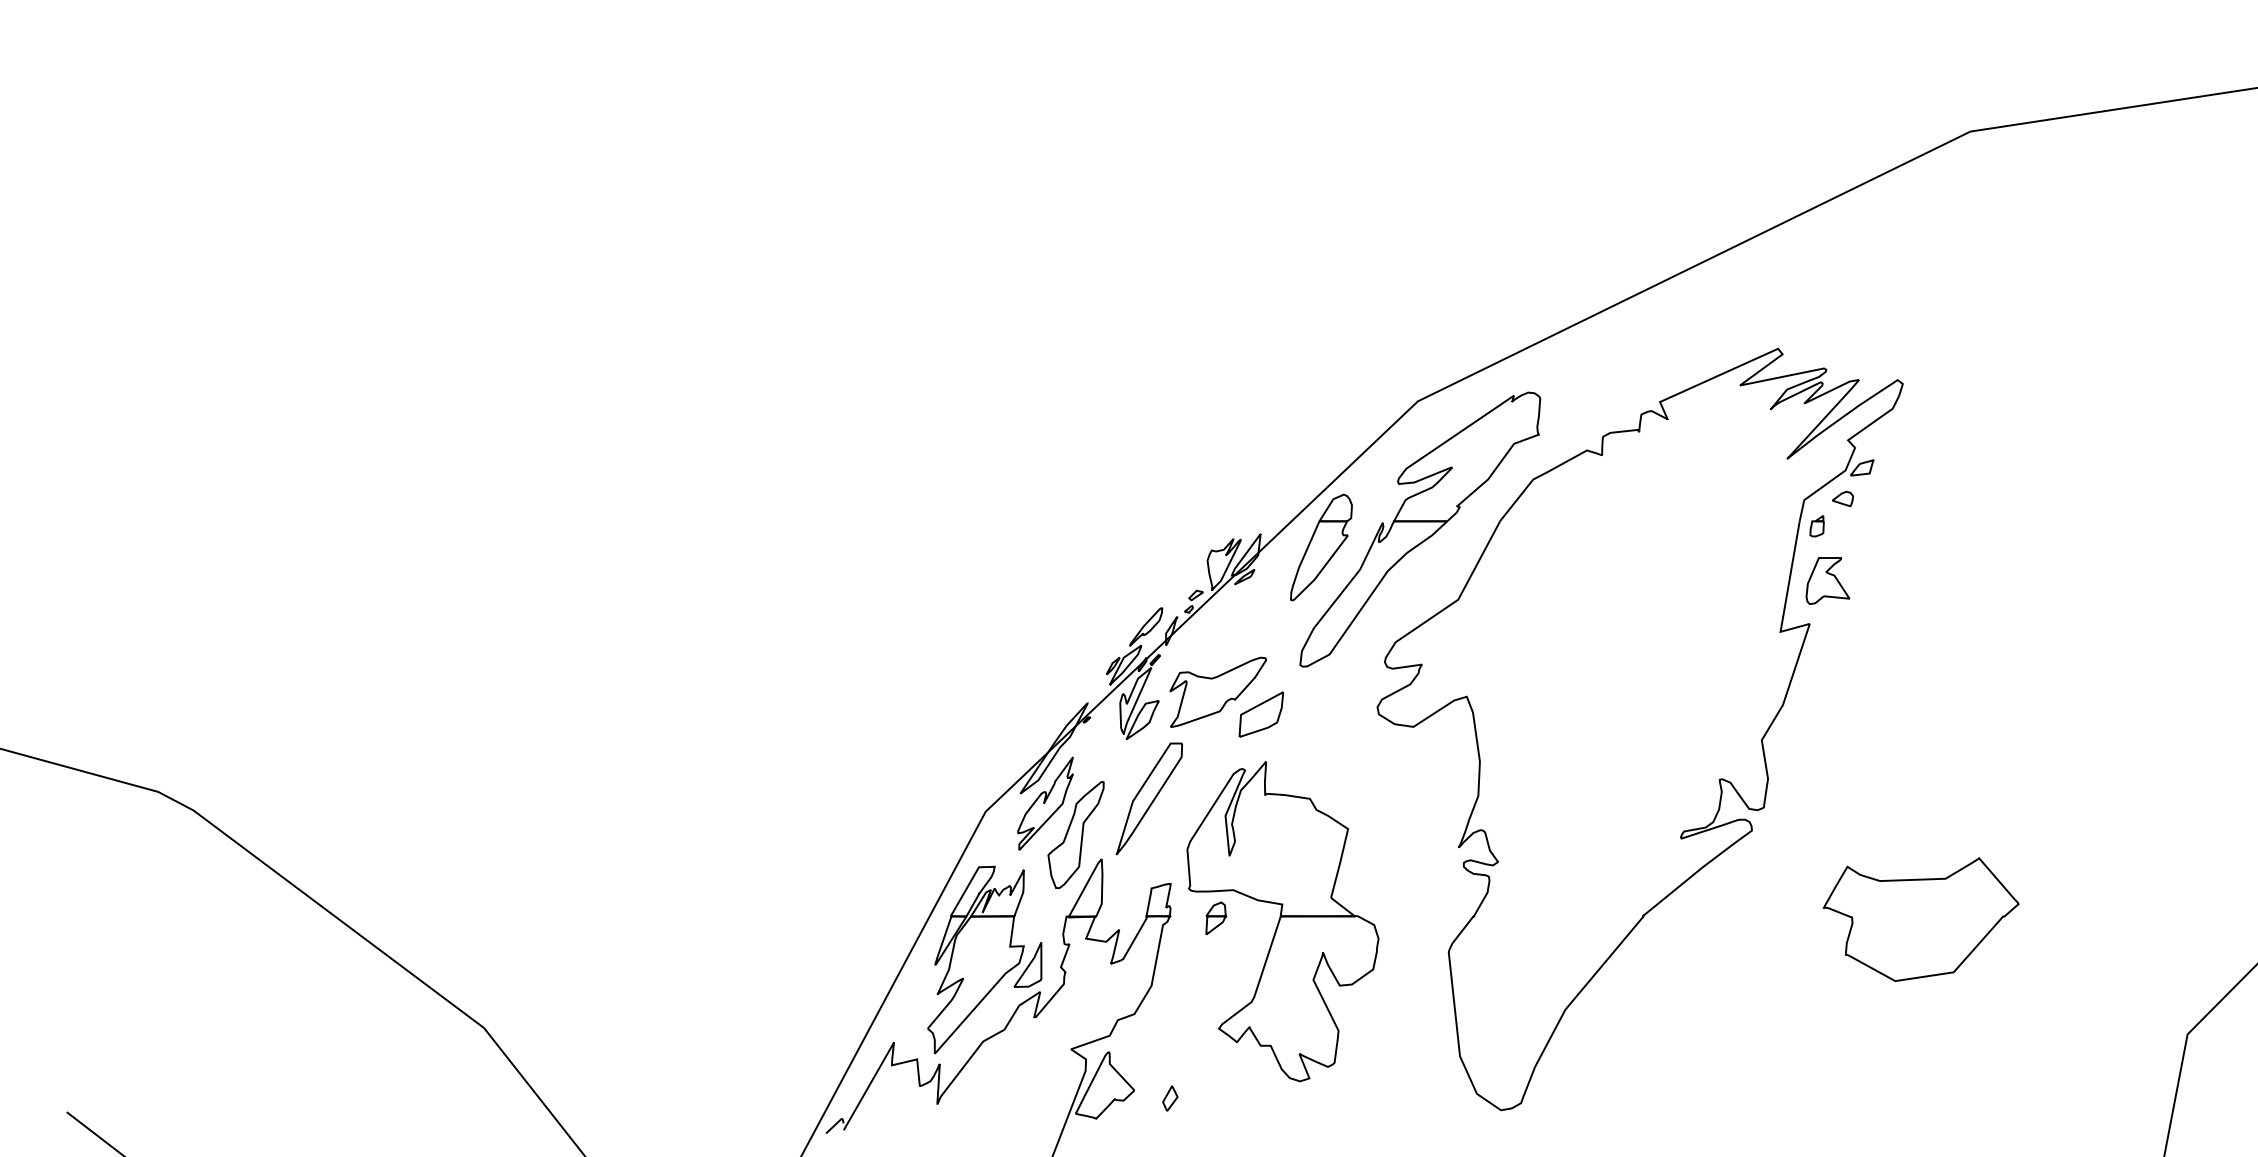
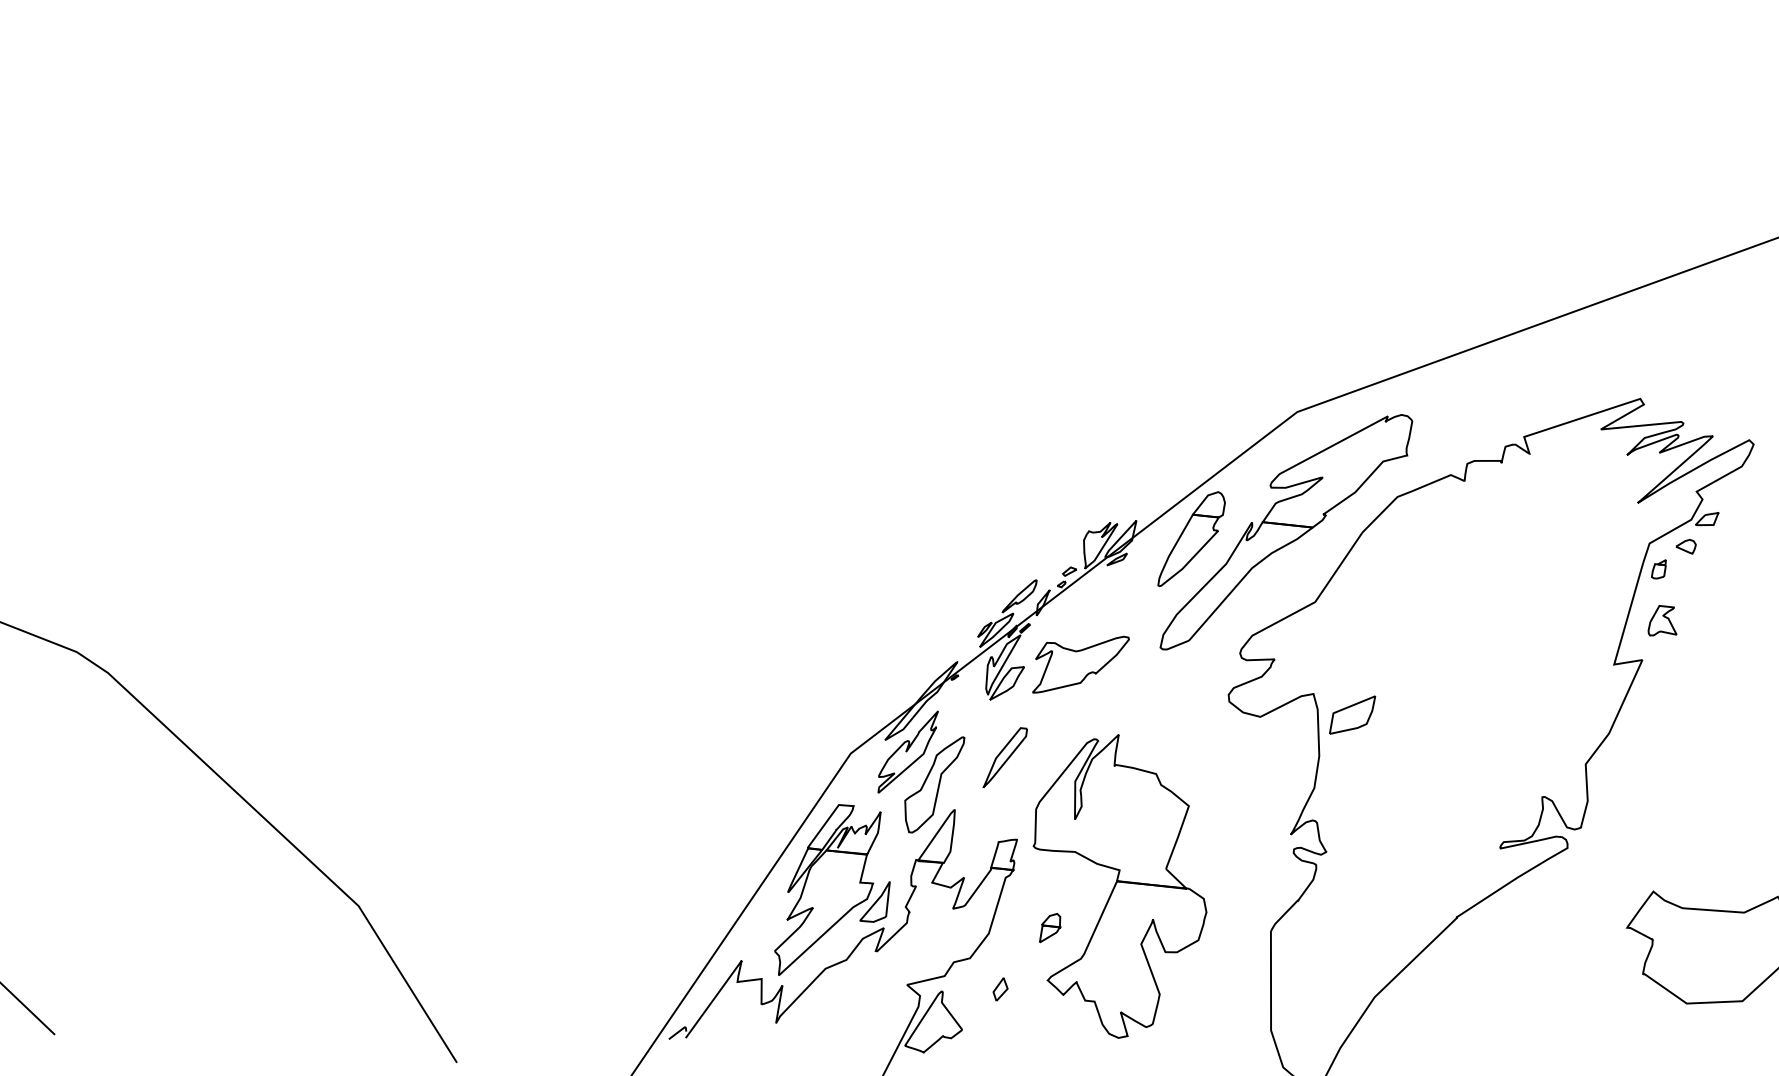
part: (1827, 580) -> (1663, 621), size x0.7
part: (1261, 714) -> (1352, 715), moved
part: (1148, 798) -> (1004, 757), size x0.6
part: (1216, 917) -> (1051, 927), moved
part: (1170, 1098) -> (1000, 989), moved

